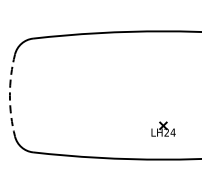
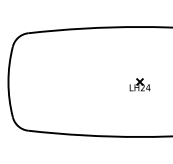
arc: (9, 96) -> (8, 82), dashed -> solid
part: (162, 128) -> (139, 84), moved

